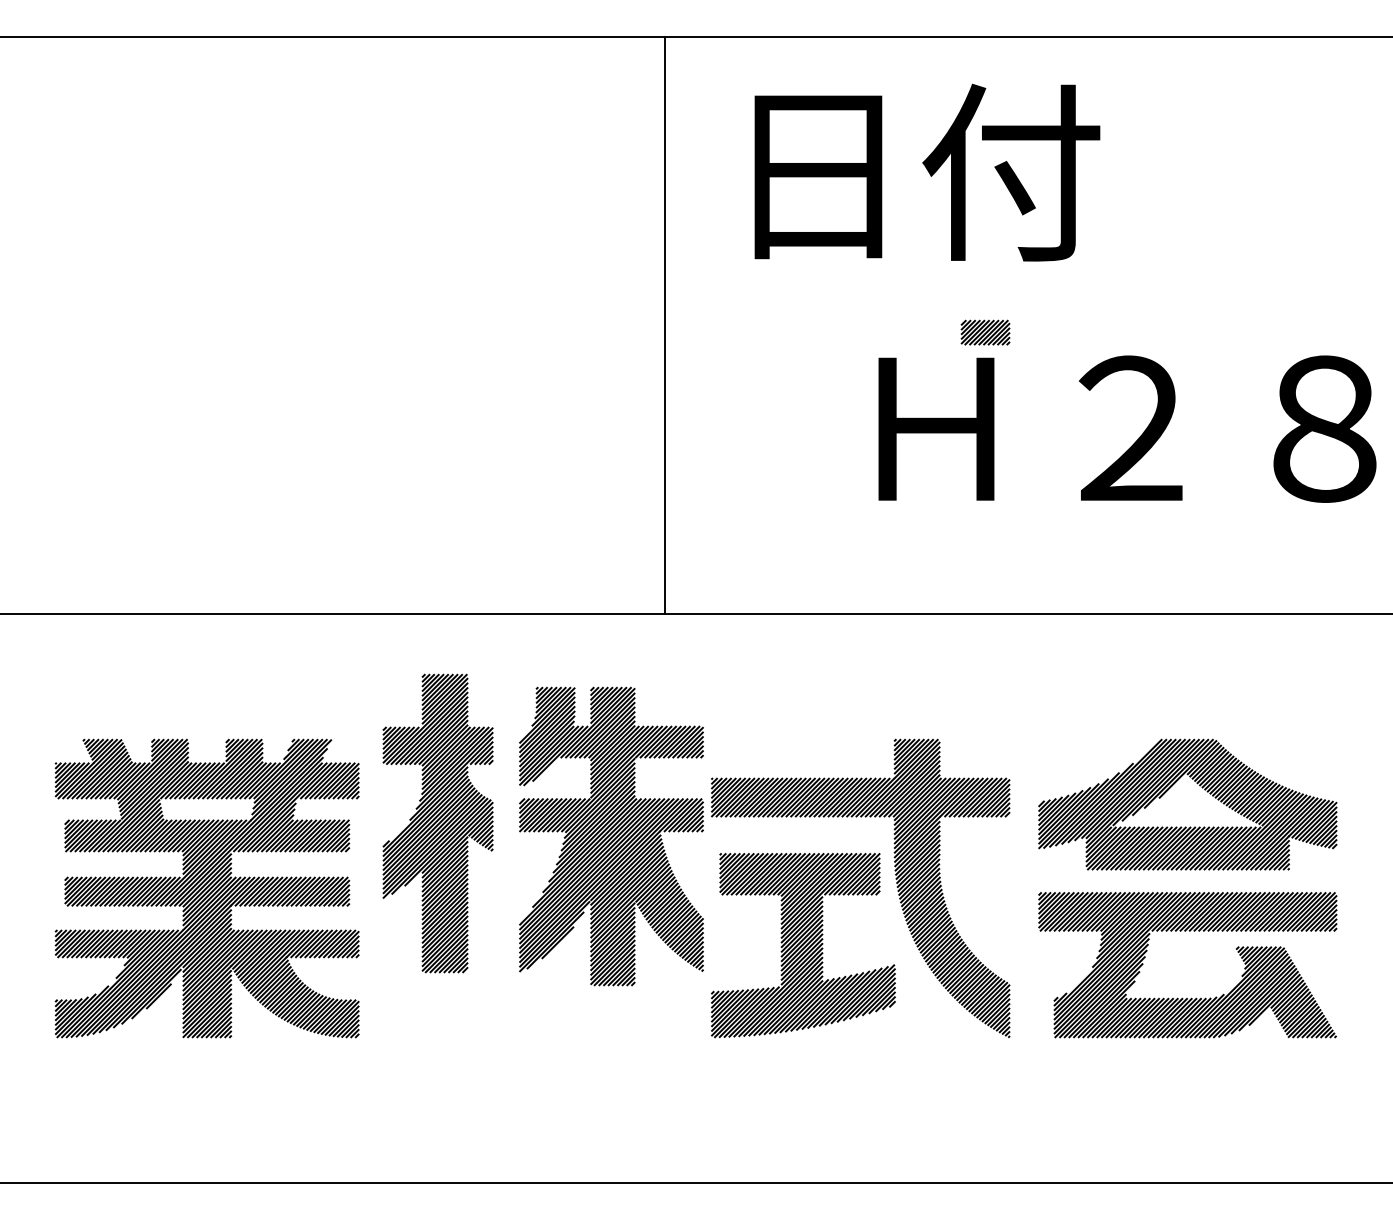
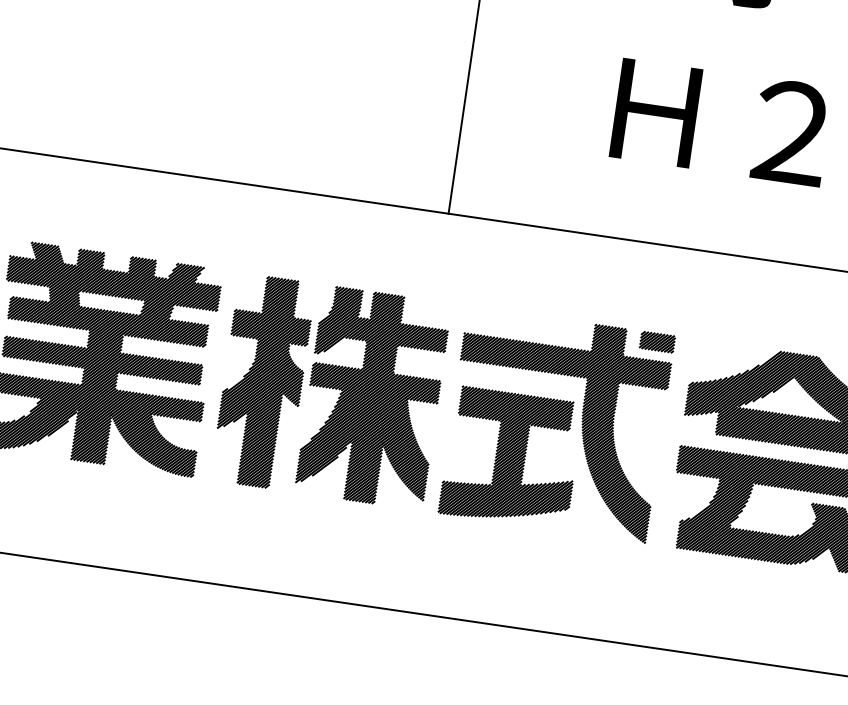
part: (985, 332) -> (657, 342), moved
part: (437, 823) -> (262, 381), moved
part: (611, 836) -> (373, 397), moved

